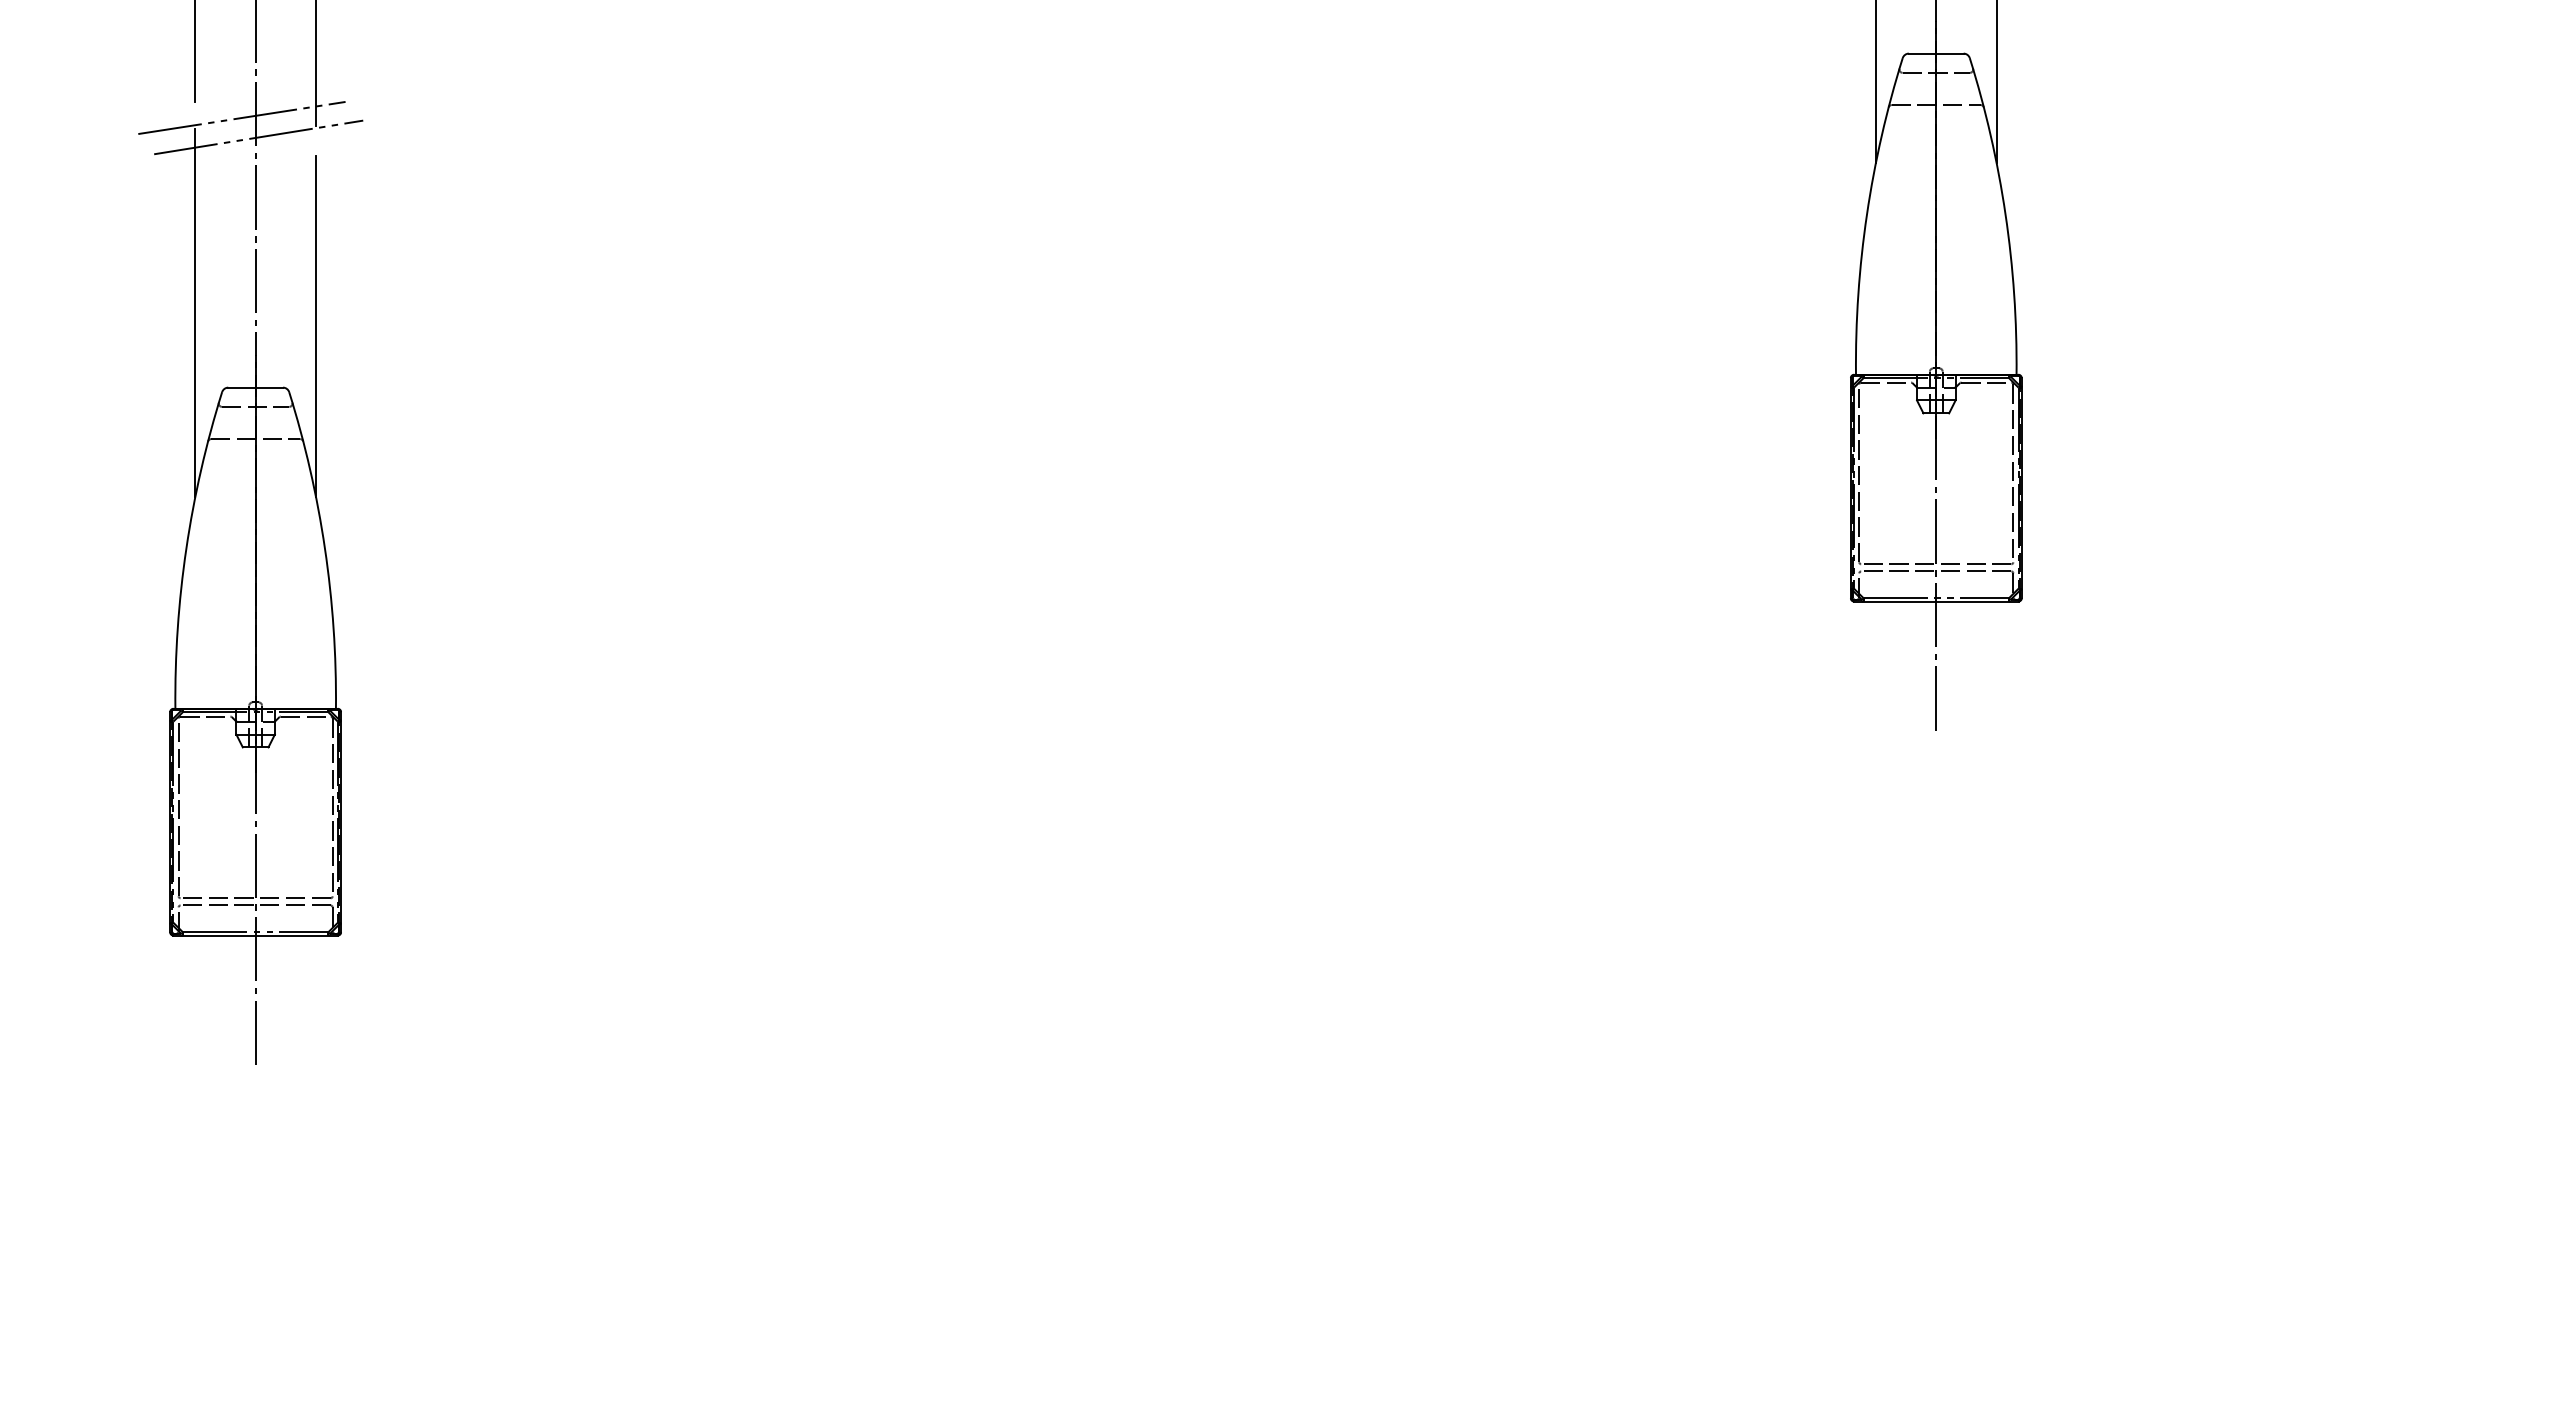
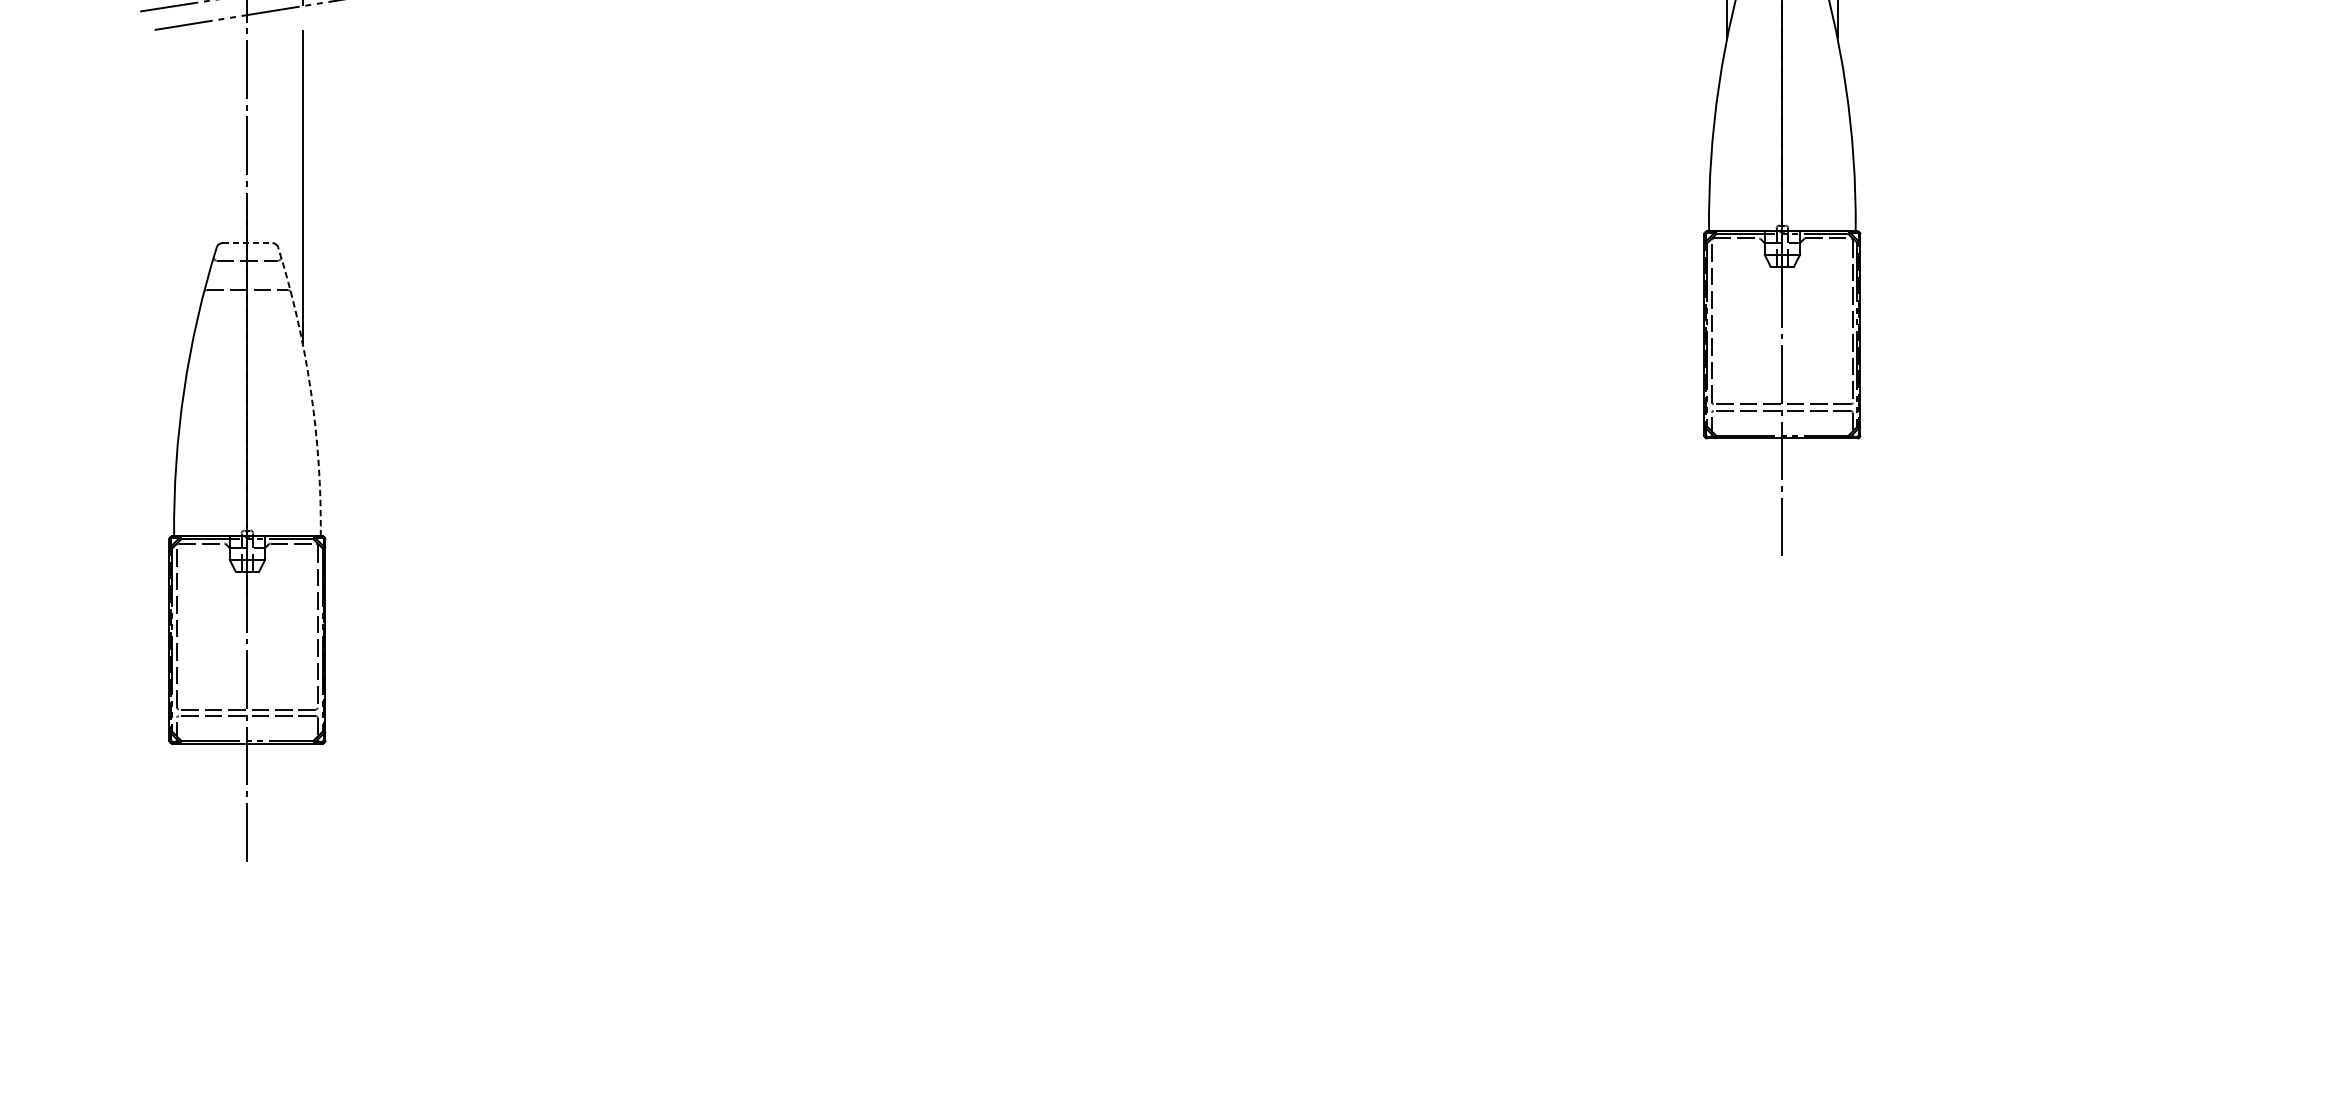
line: (195, 312) -> (192, 174), removed
line: (256, 387) -> (248, 242), solid -> dashed
arc: (324, 548) -> (310, 390), solid -> dashed

